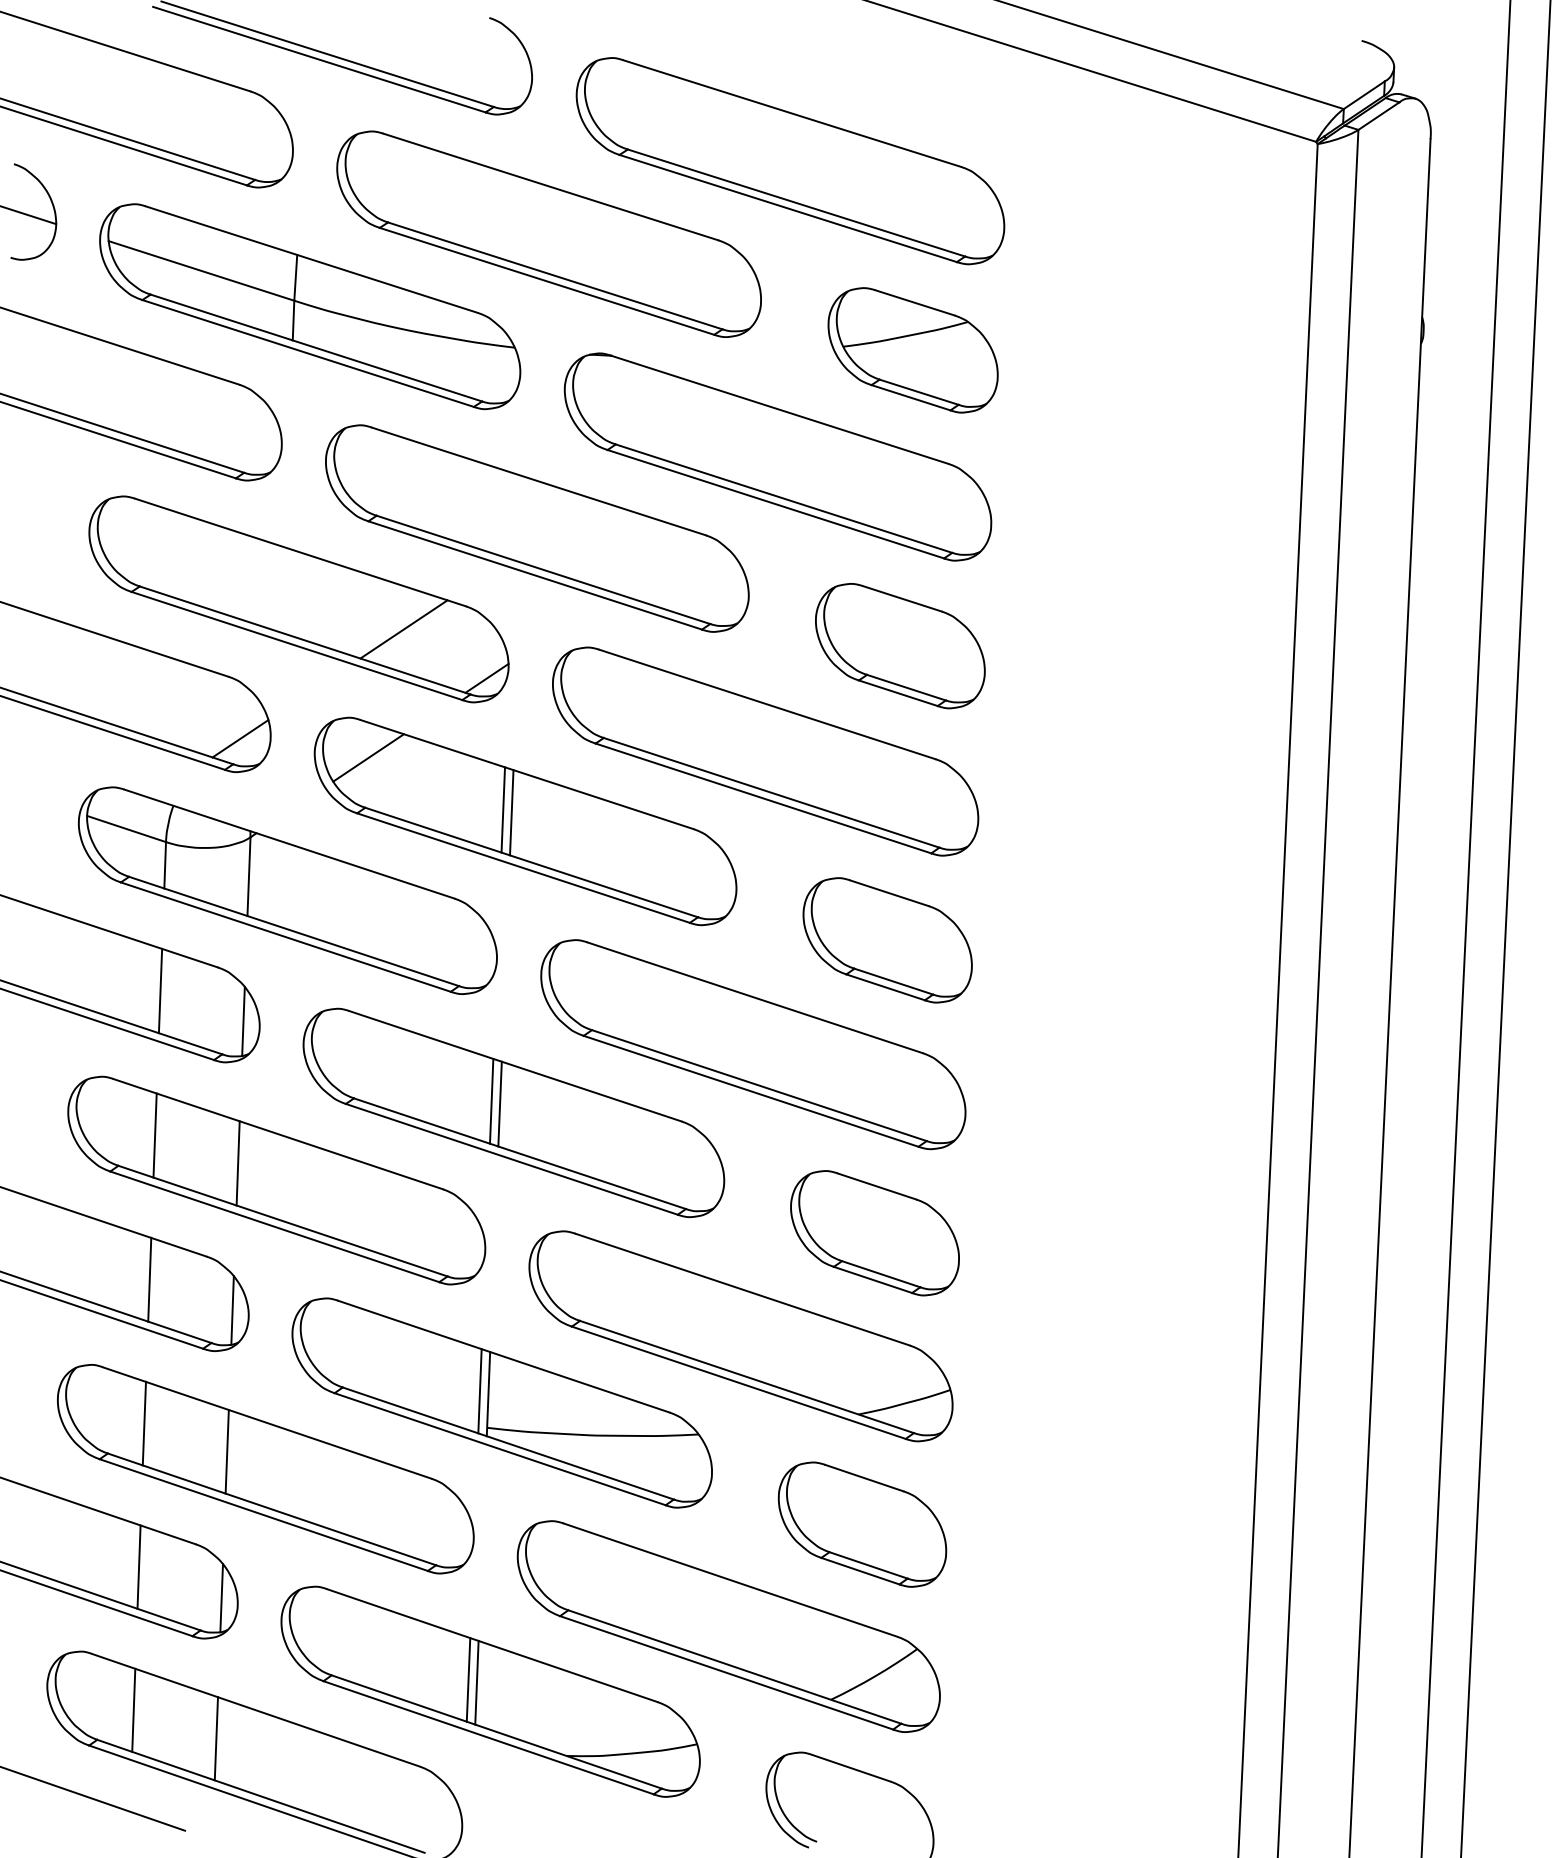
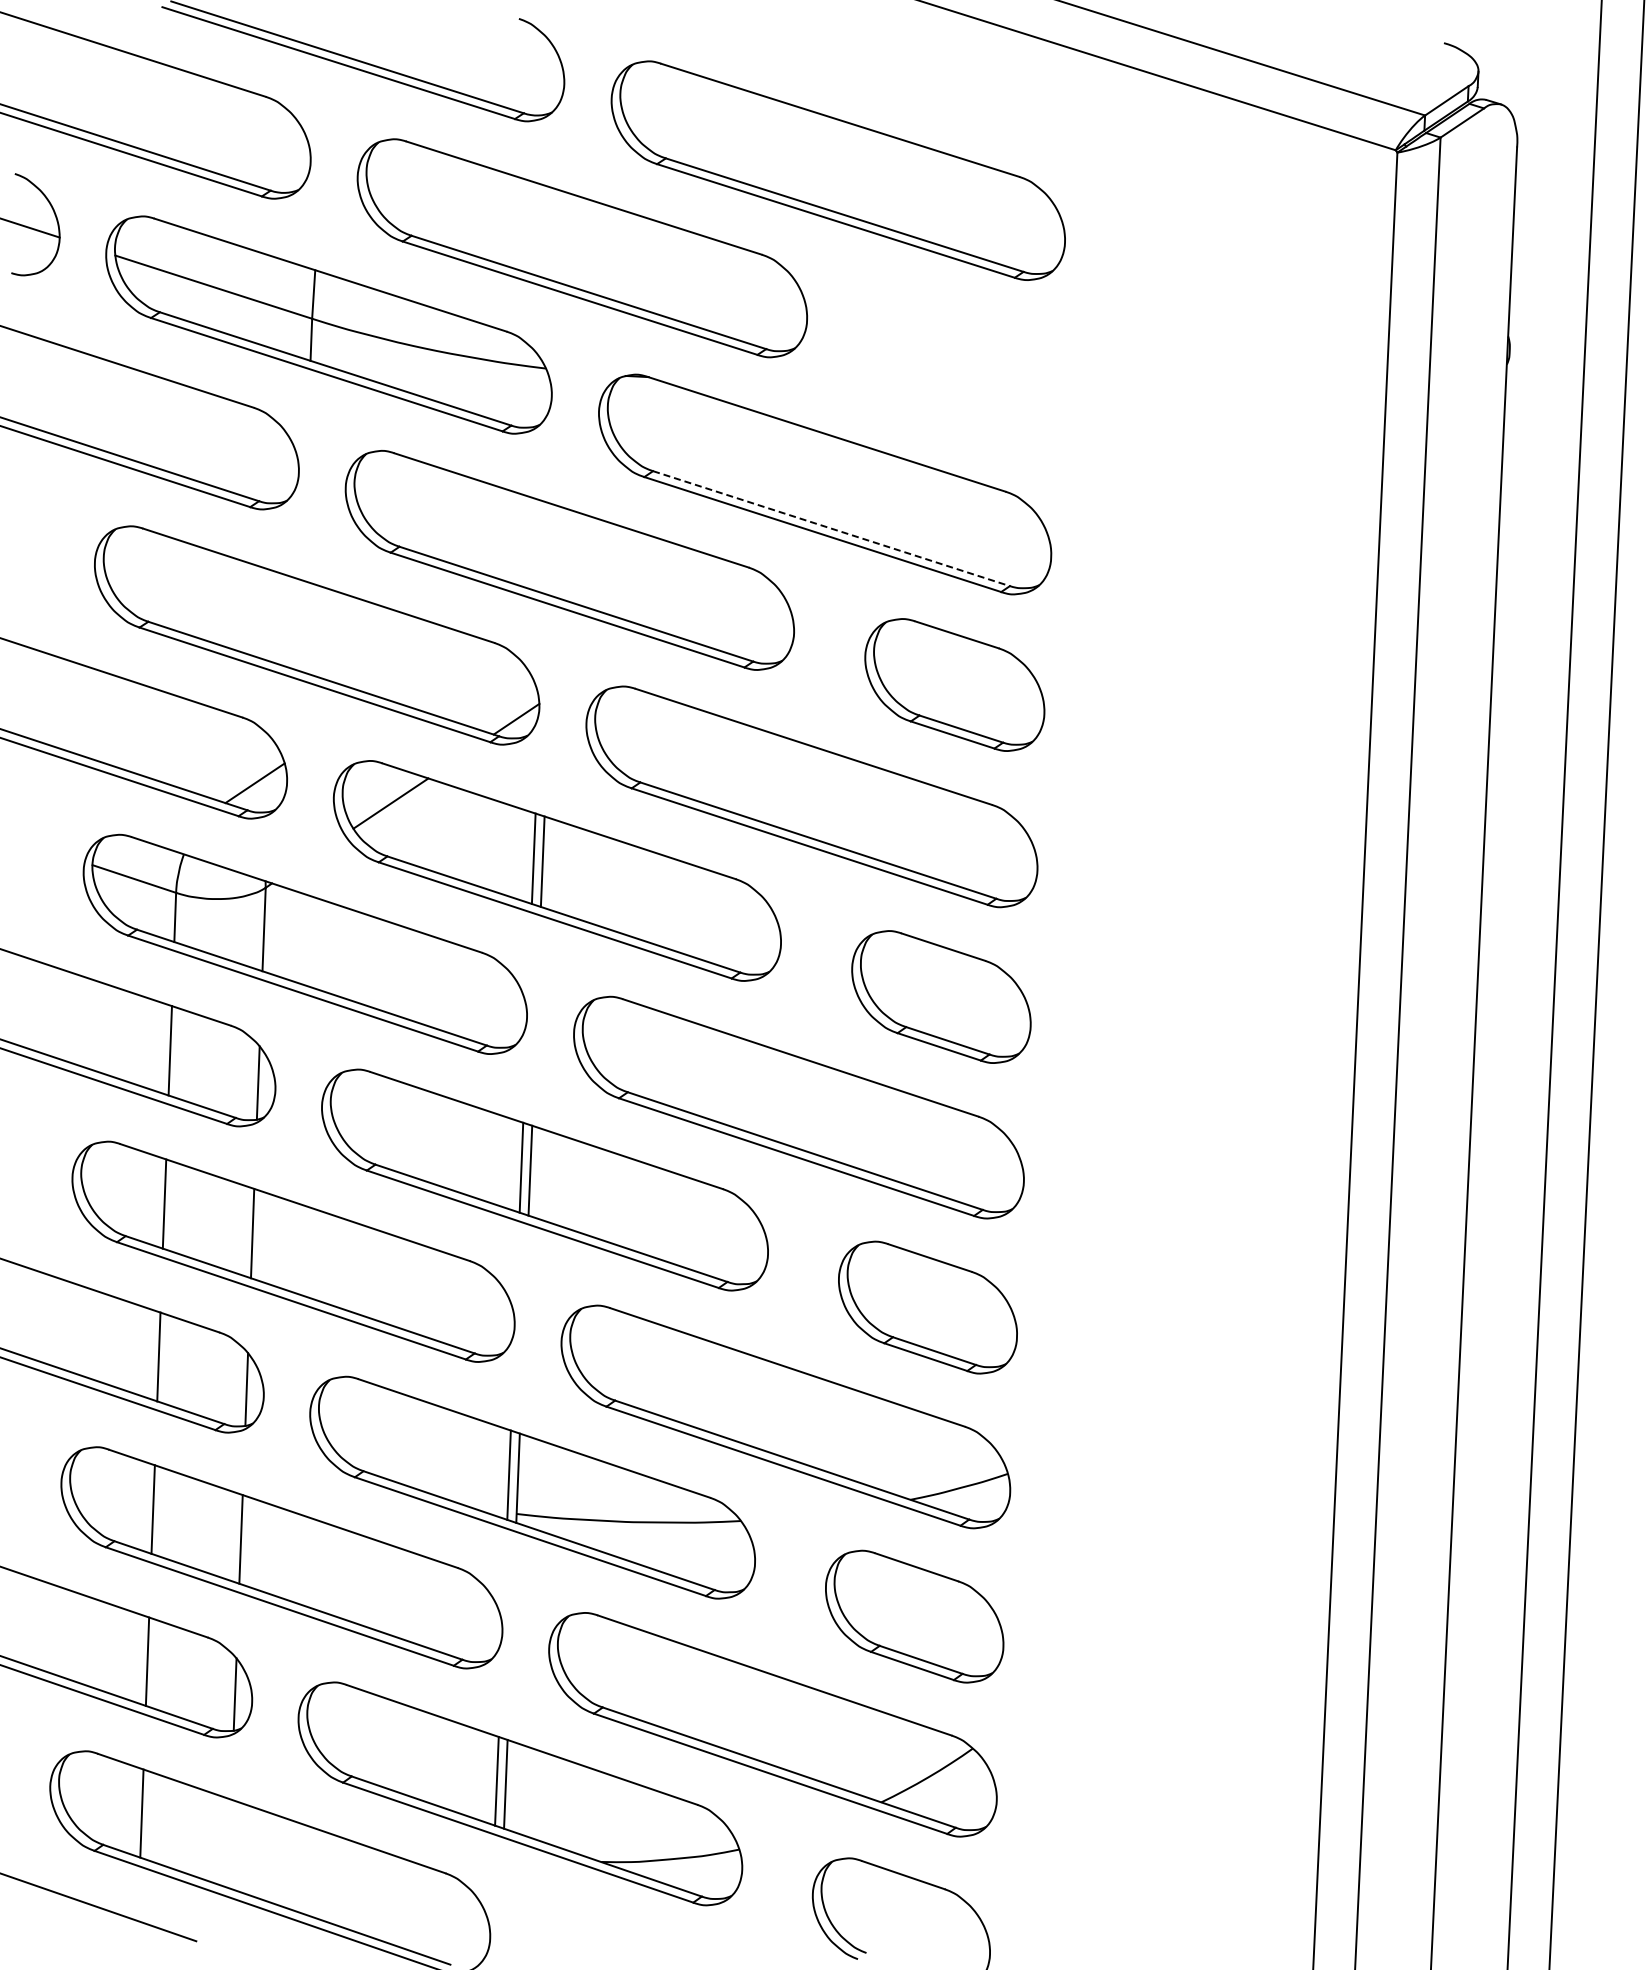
part: (913, 350) -> (968, 371), removed
line: (784, 498) -> (831, 528), solid -> dashed
line: (404, 629) -> (428, 667), removed
line: (216, 1738) -> (229, 1843), removed

